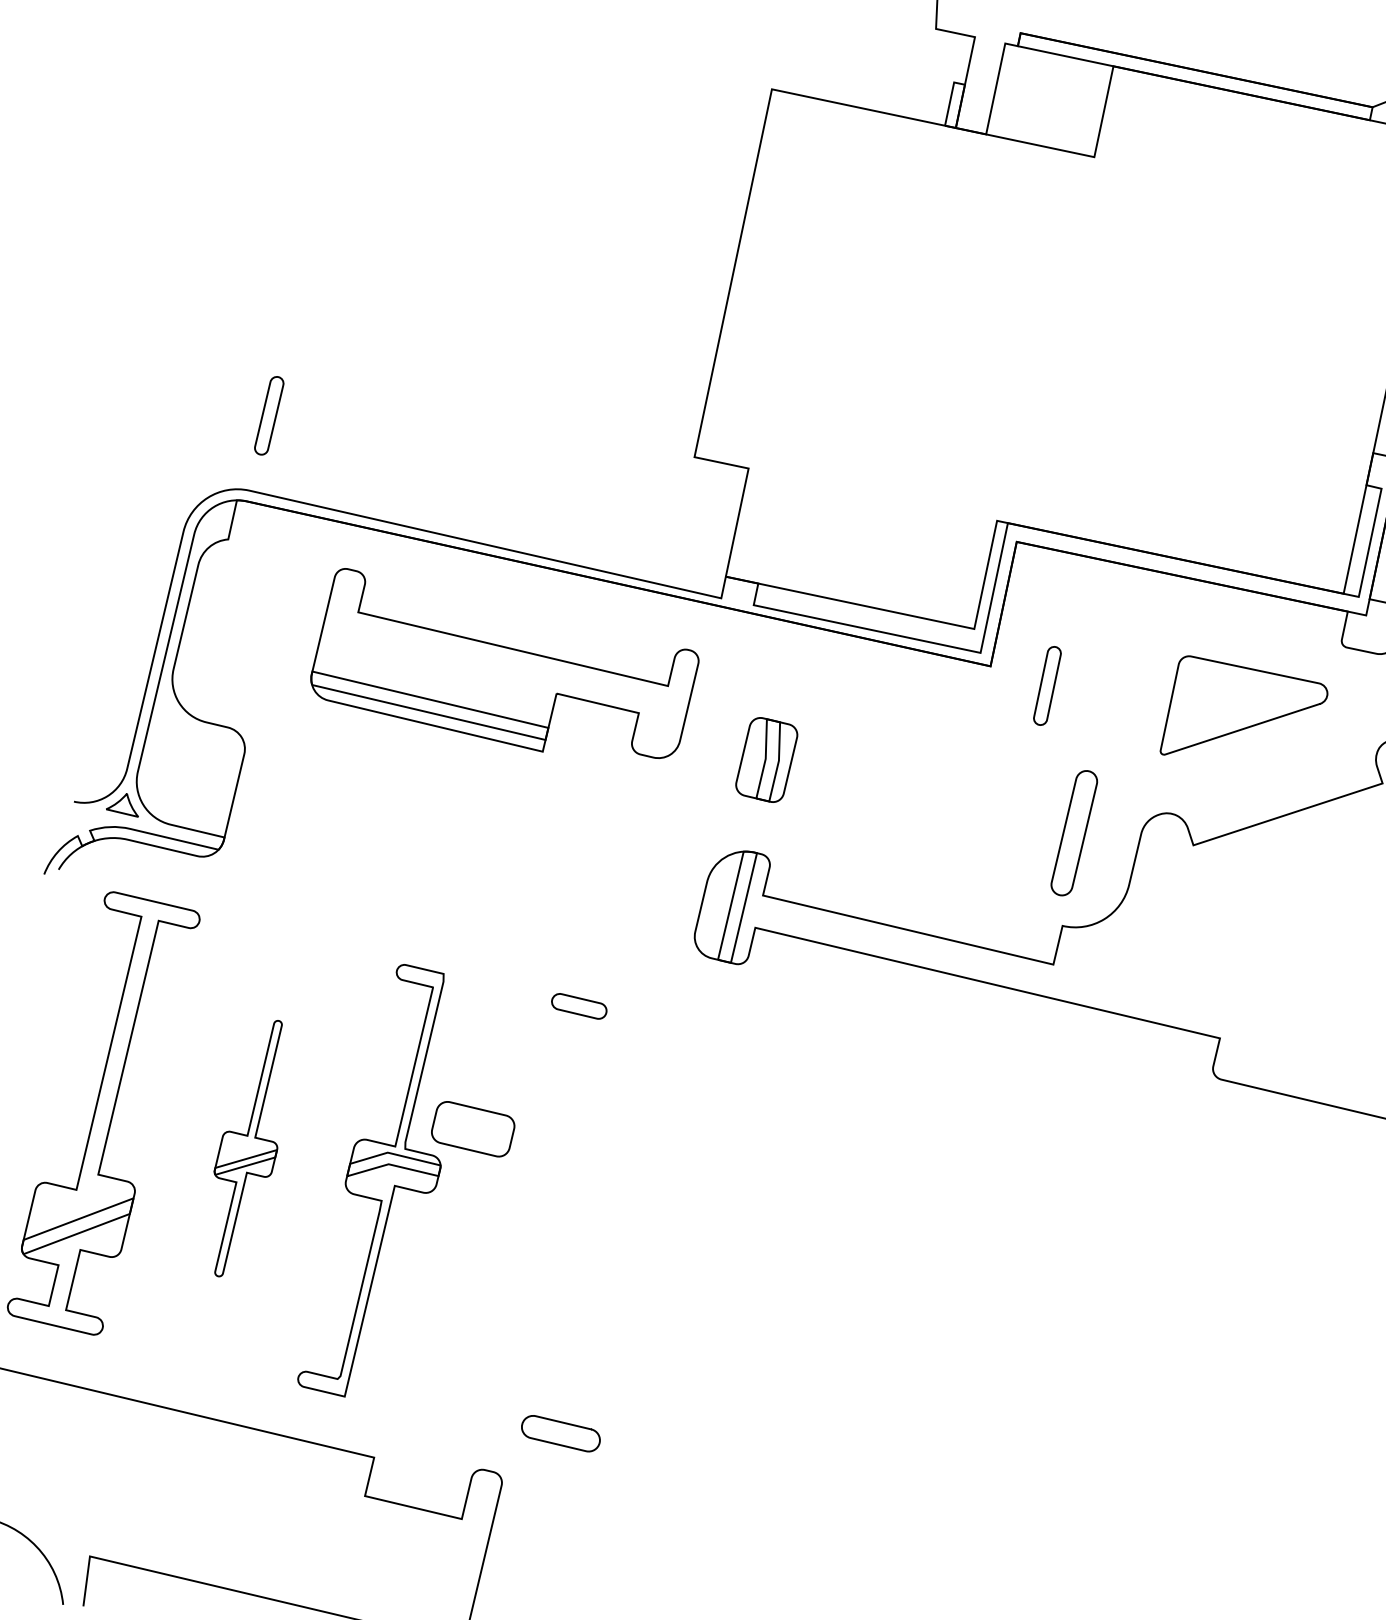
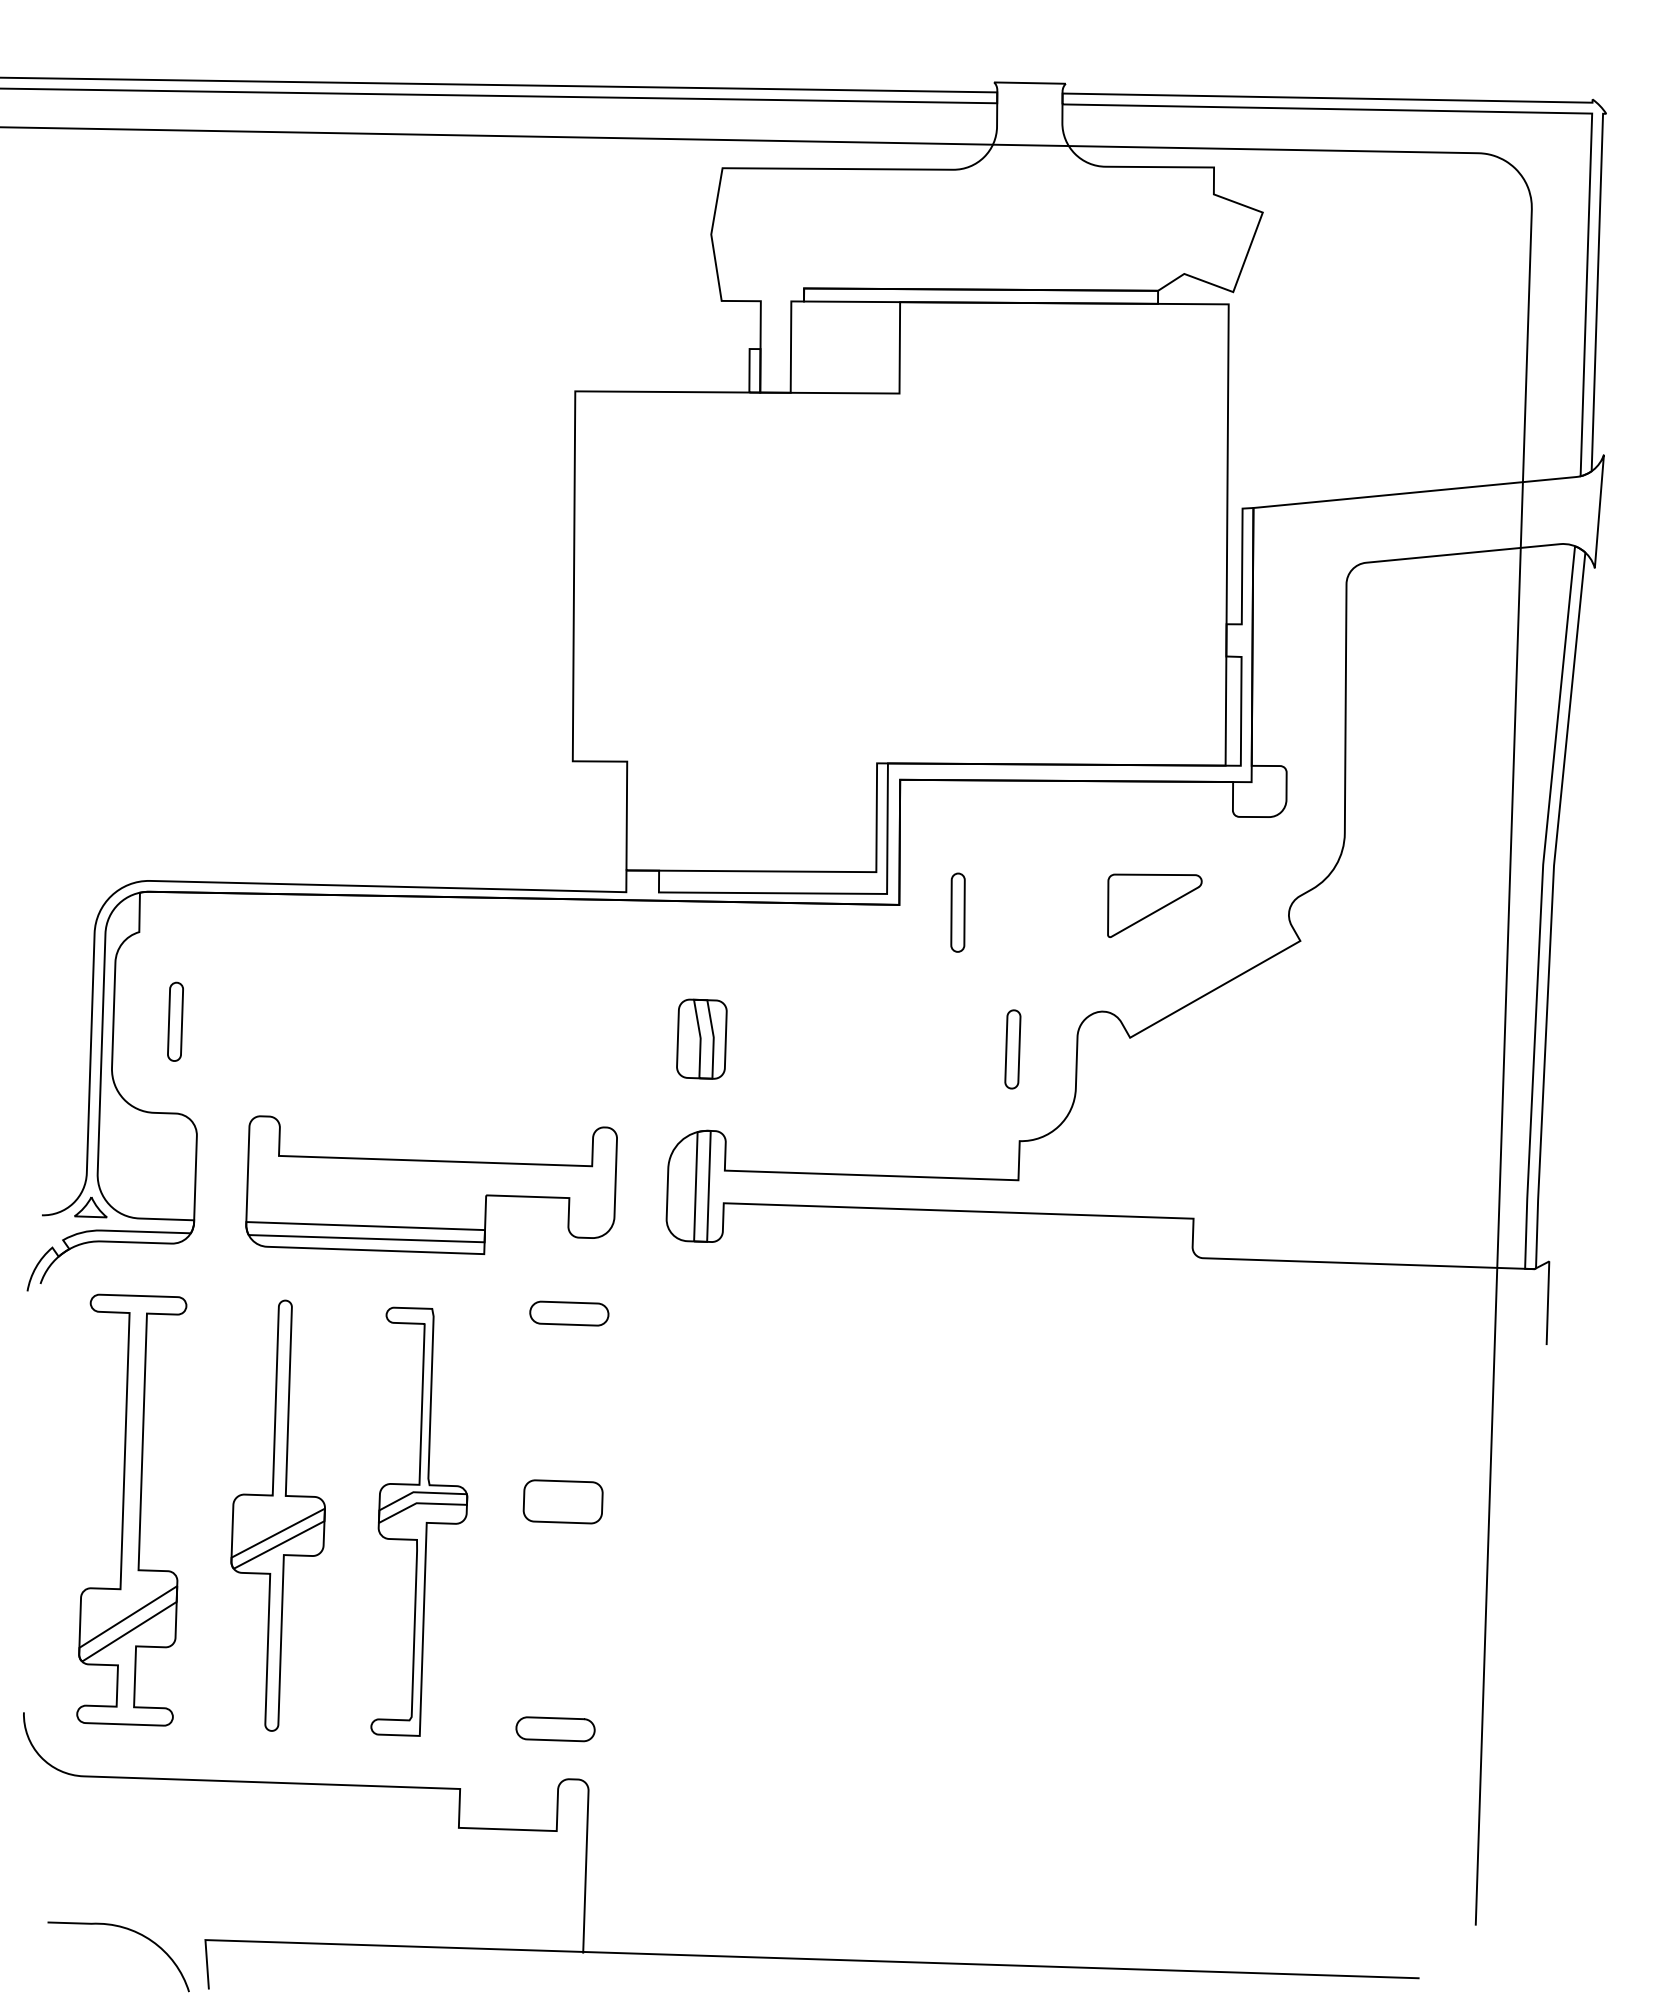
part: (269, 415) -> (175, 1021), moved
part: (504, 671) -> (431, 1184), moved
part: (1244, 718) -> (1154, 905), size x0.62
part: (1073, 833) -> (1012, 1049), size x0.62
part: (579, 1006) -> (569, 1313), size x1.43
part: (472, 1128) -> (562, 1501), moved
part: (247, 1148) -> (277, 1515), size x1.67
part: (560, 1433) -> (555, 1729), moved

